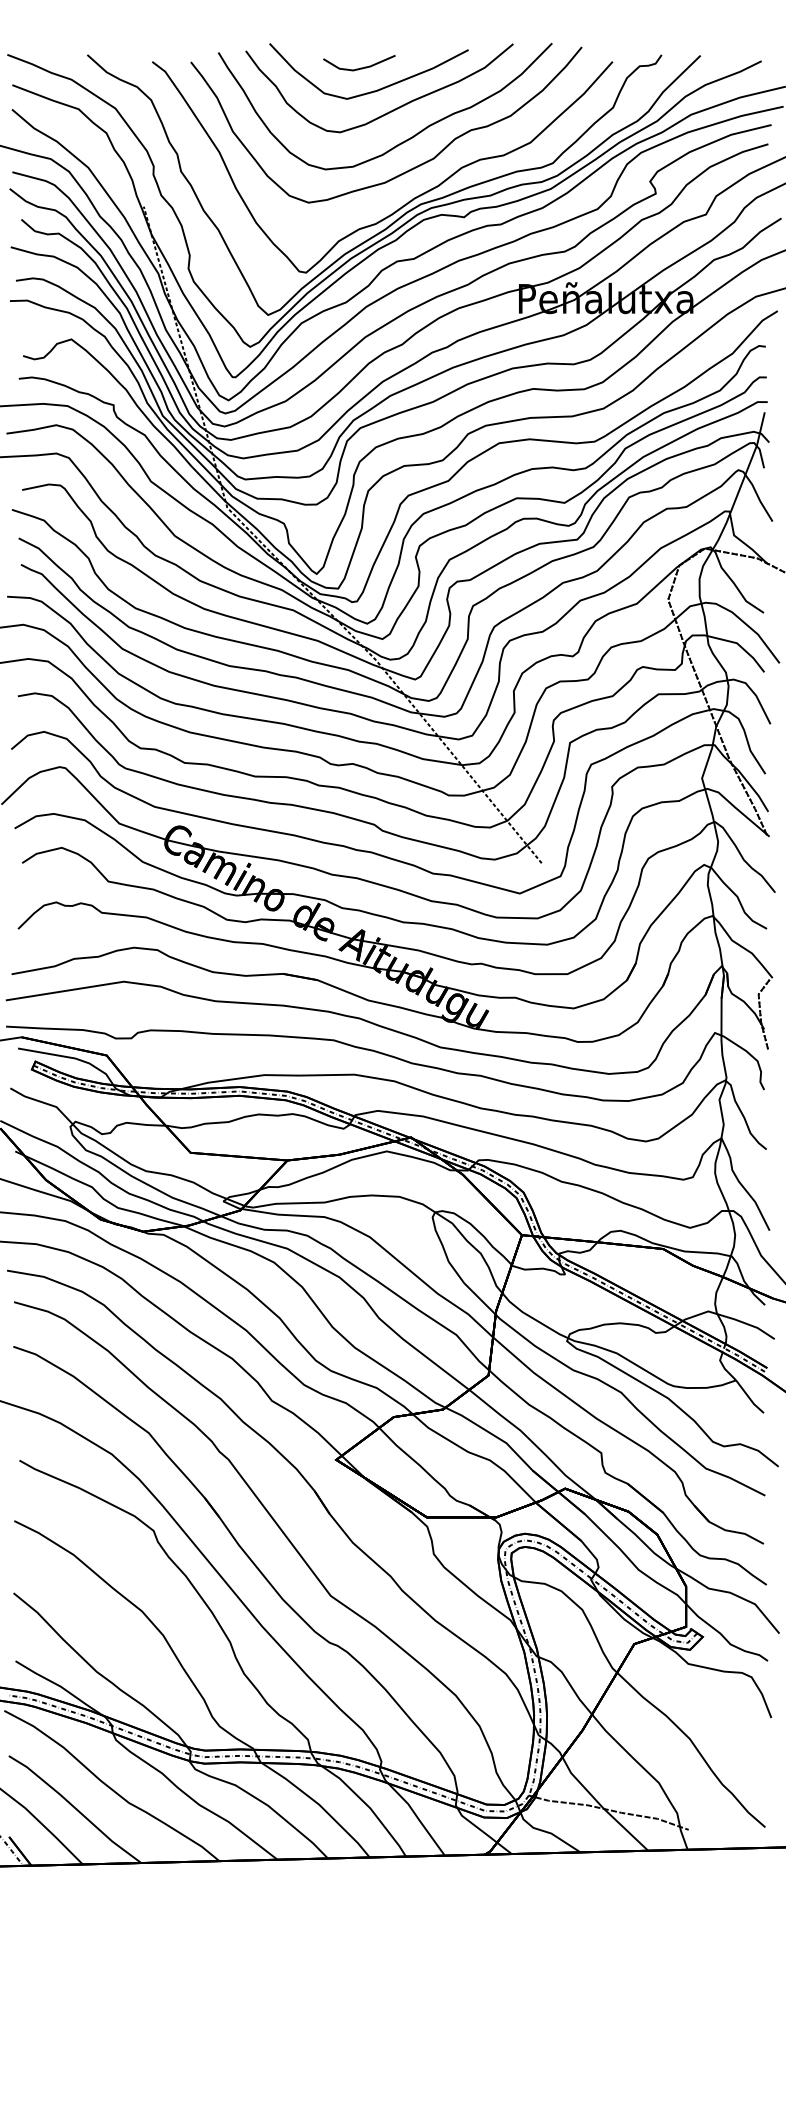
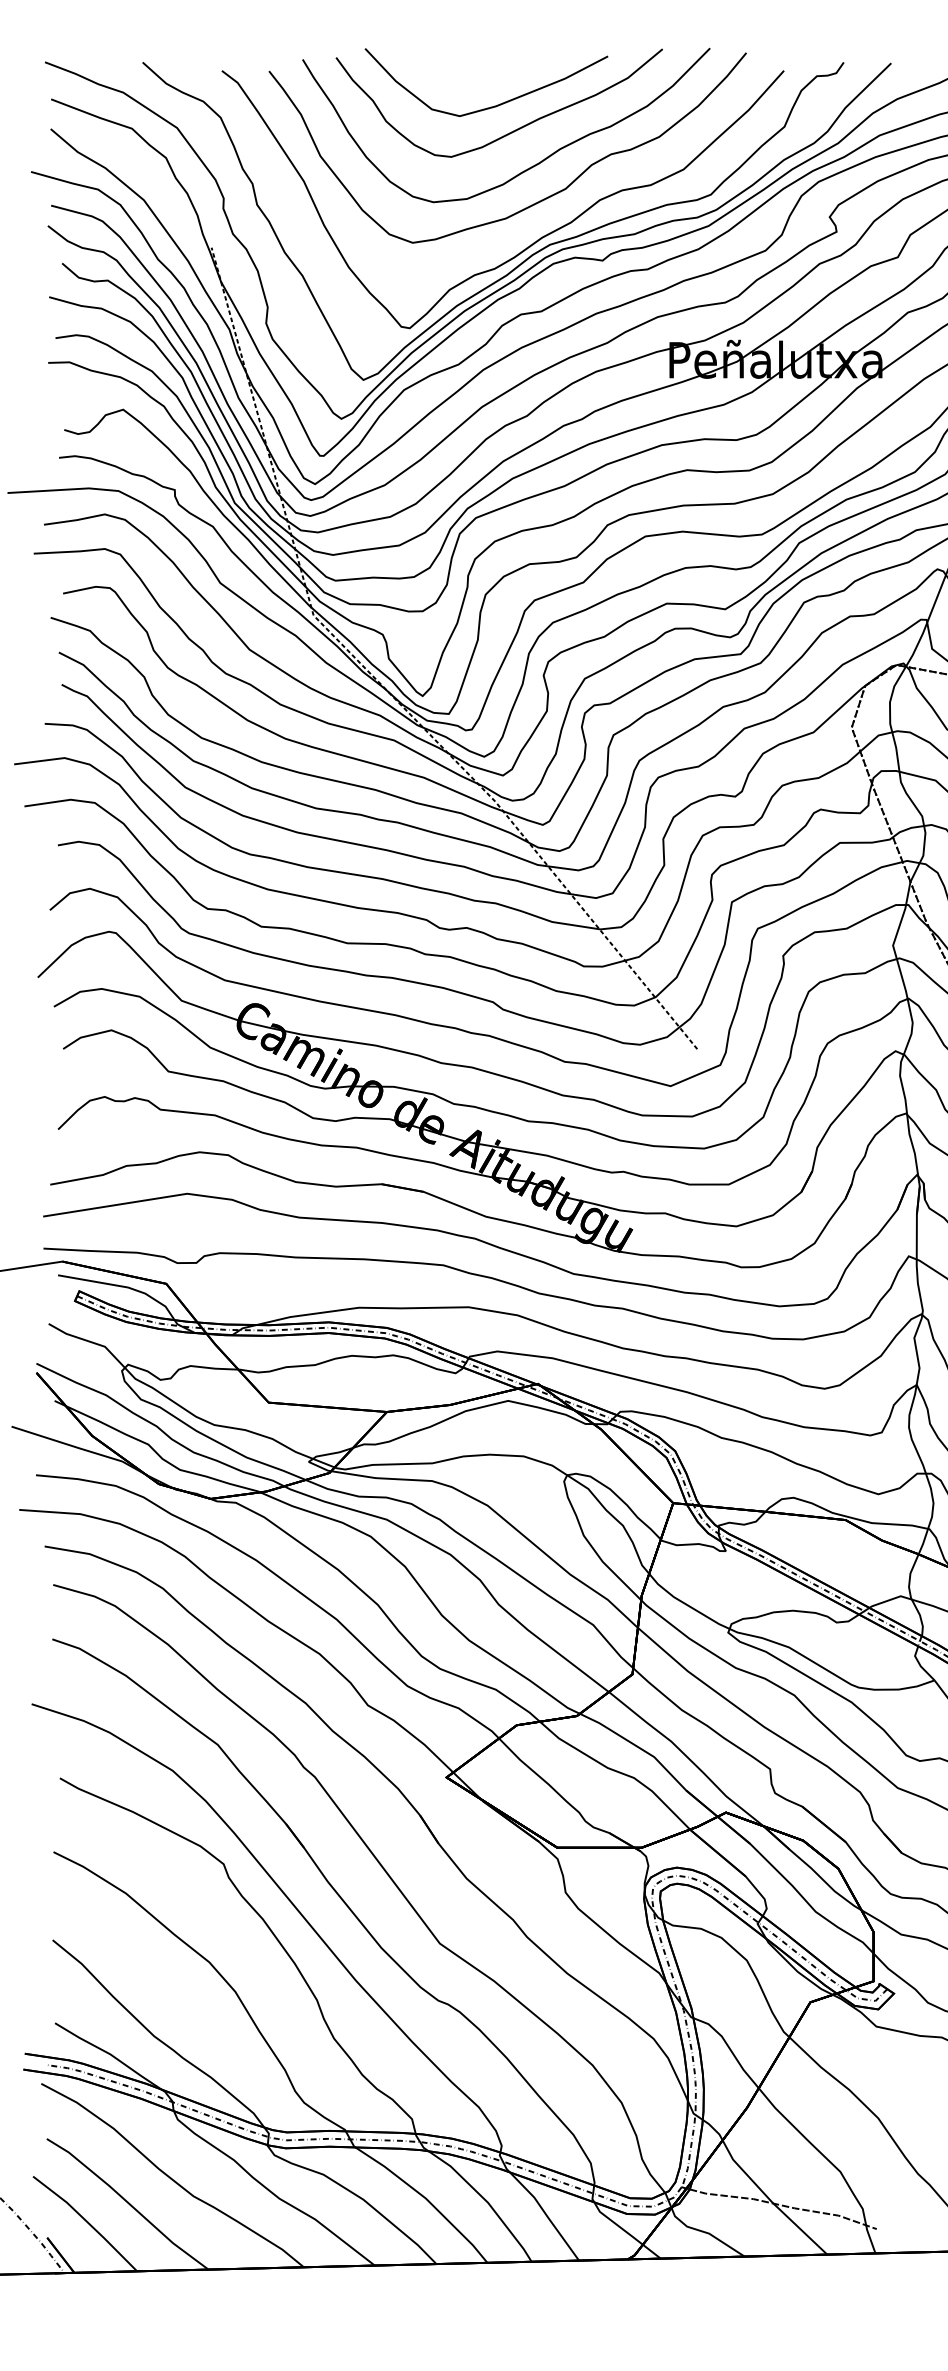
line: (360, 67) -> (476, 77), removed

